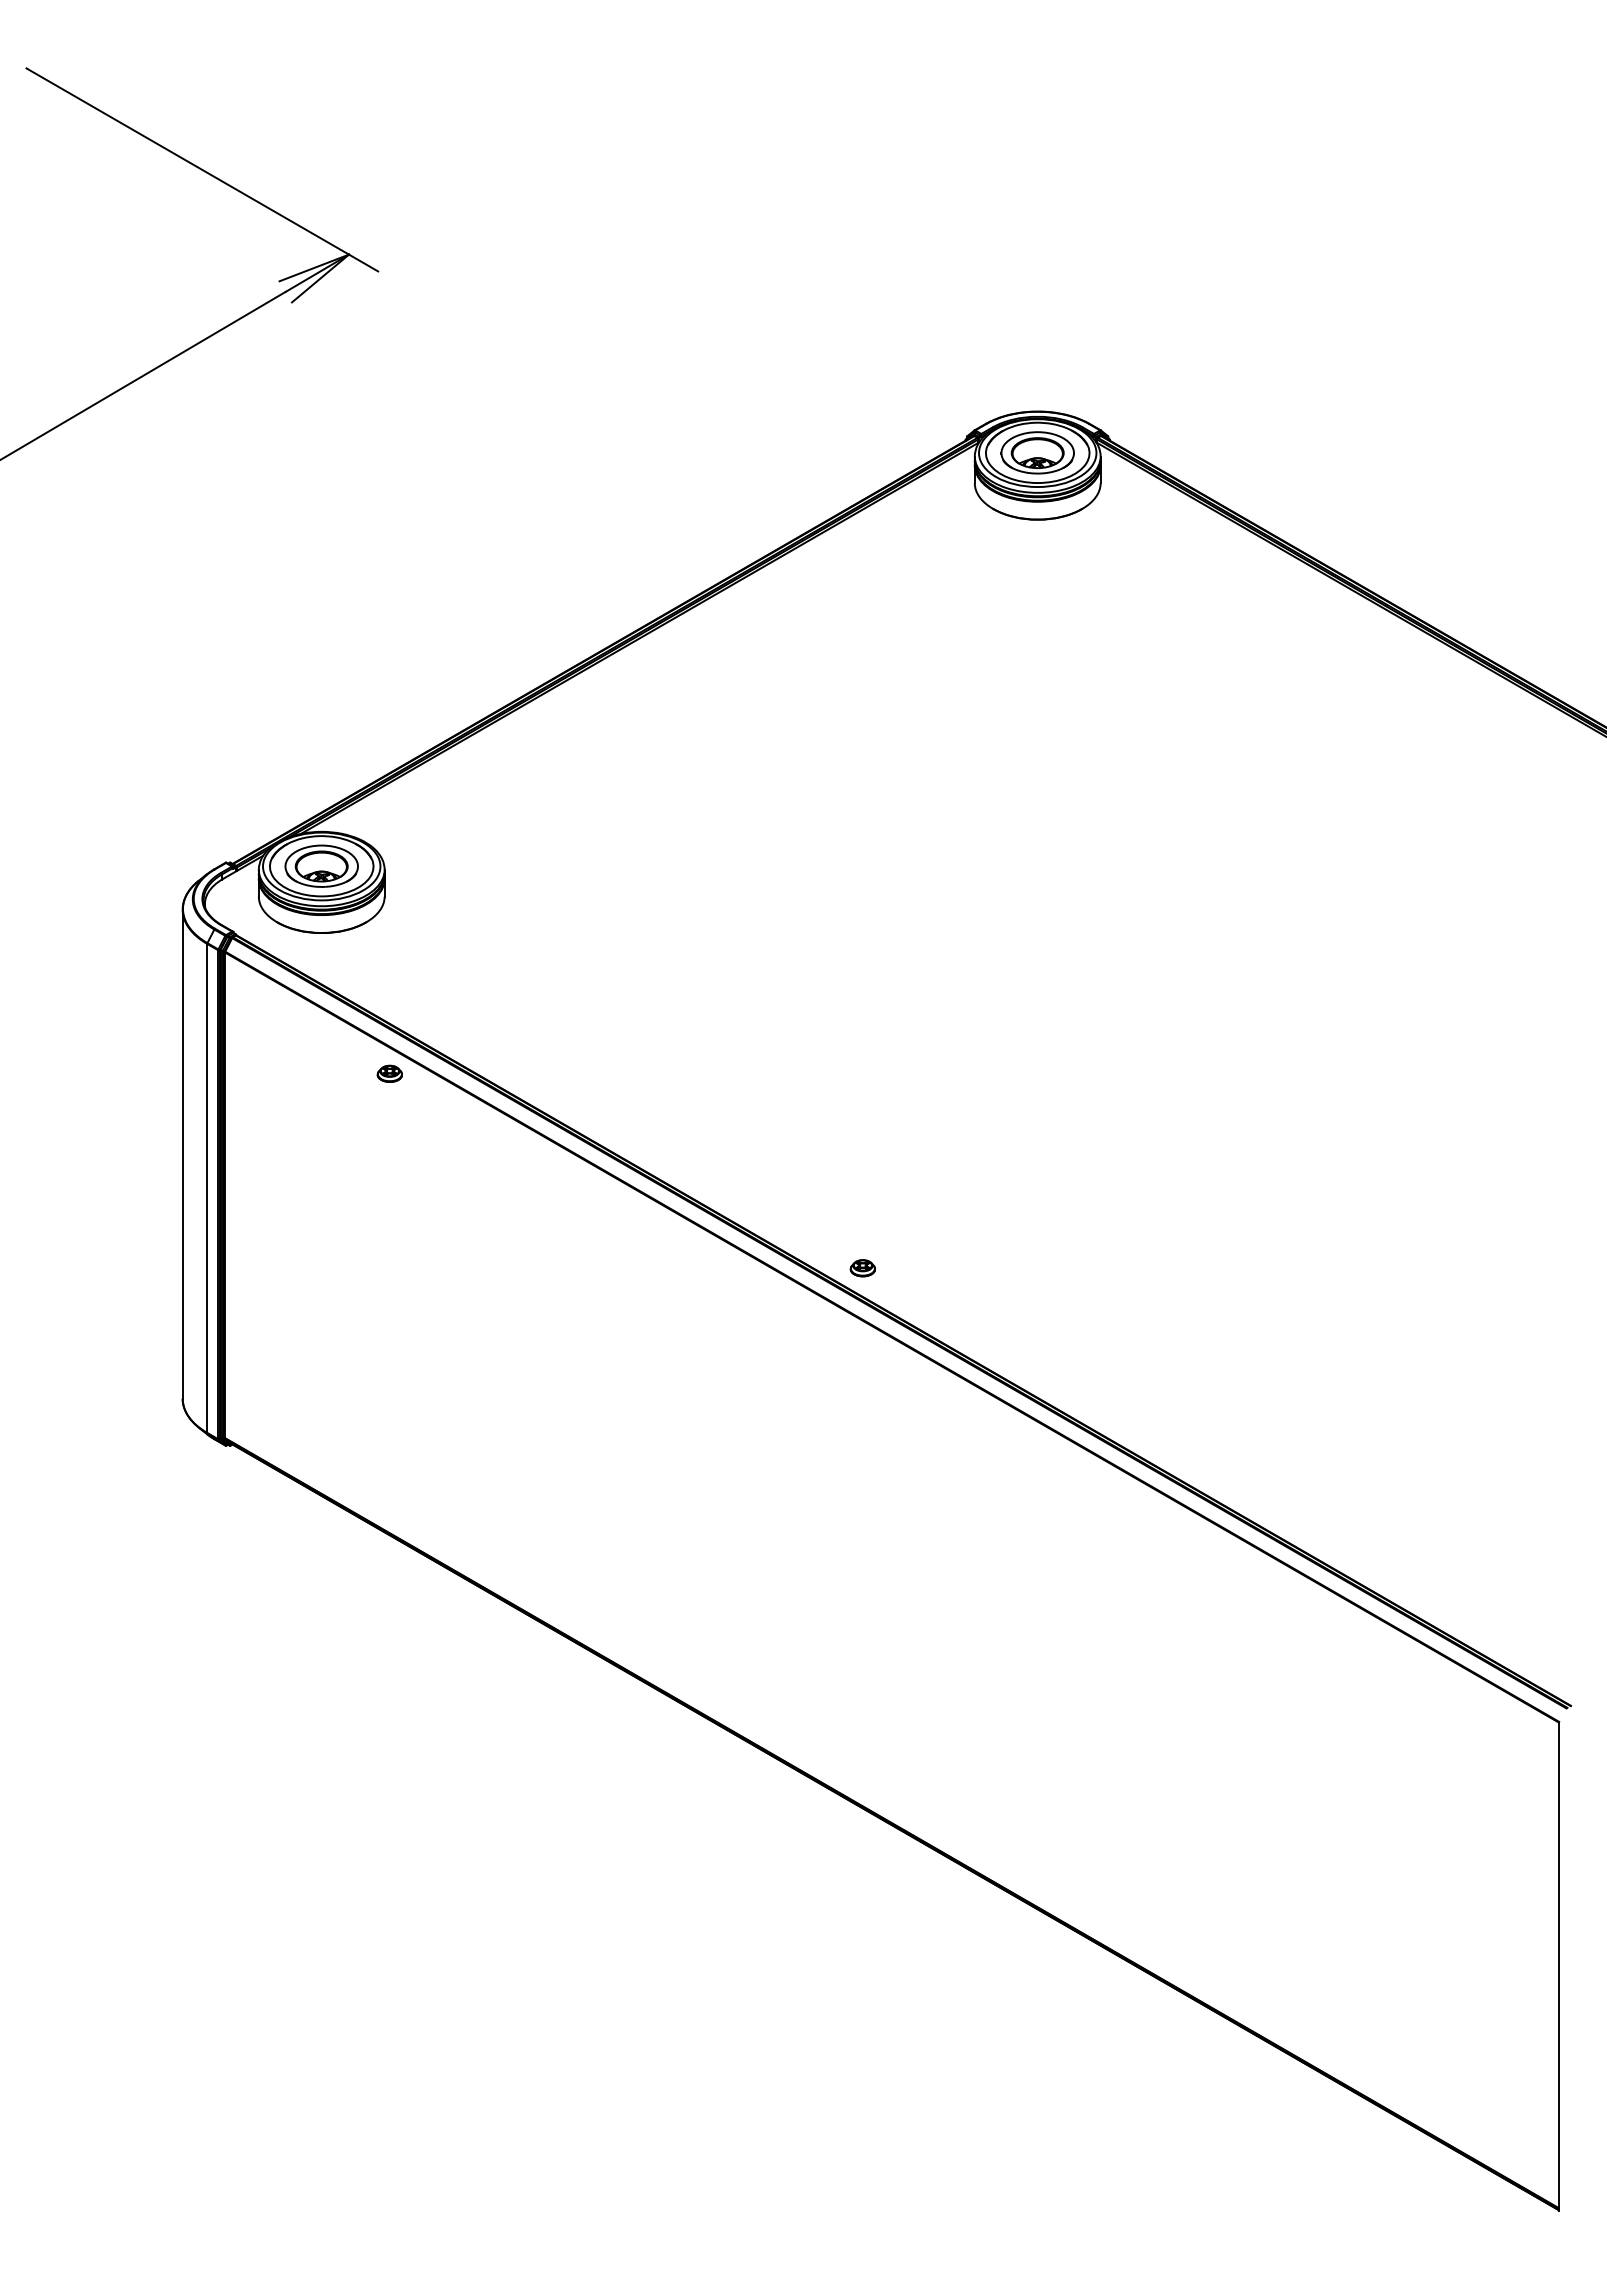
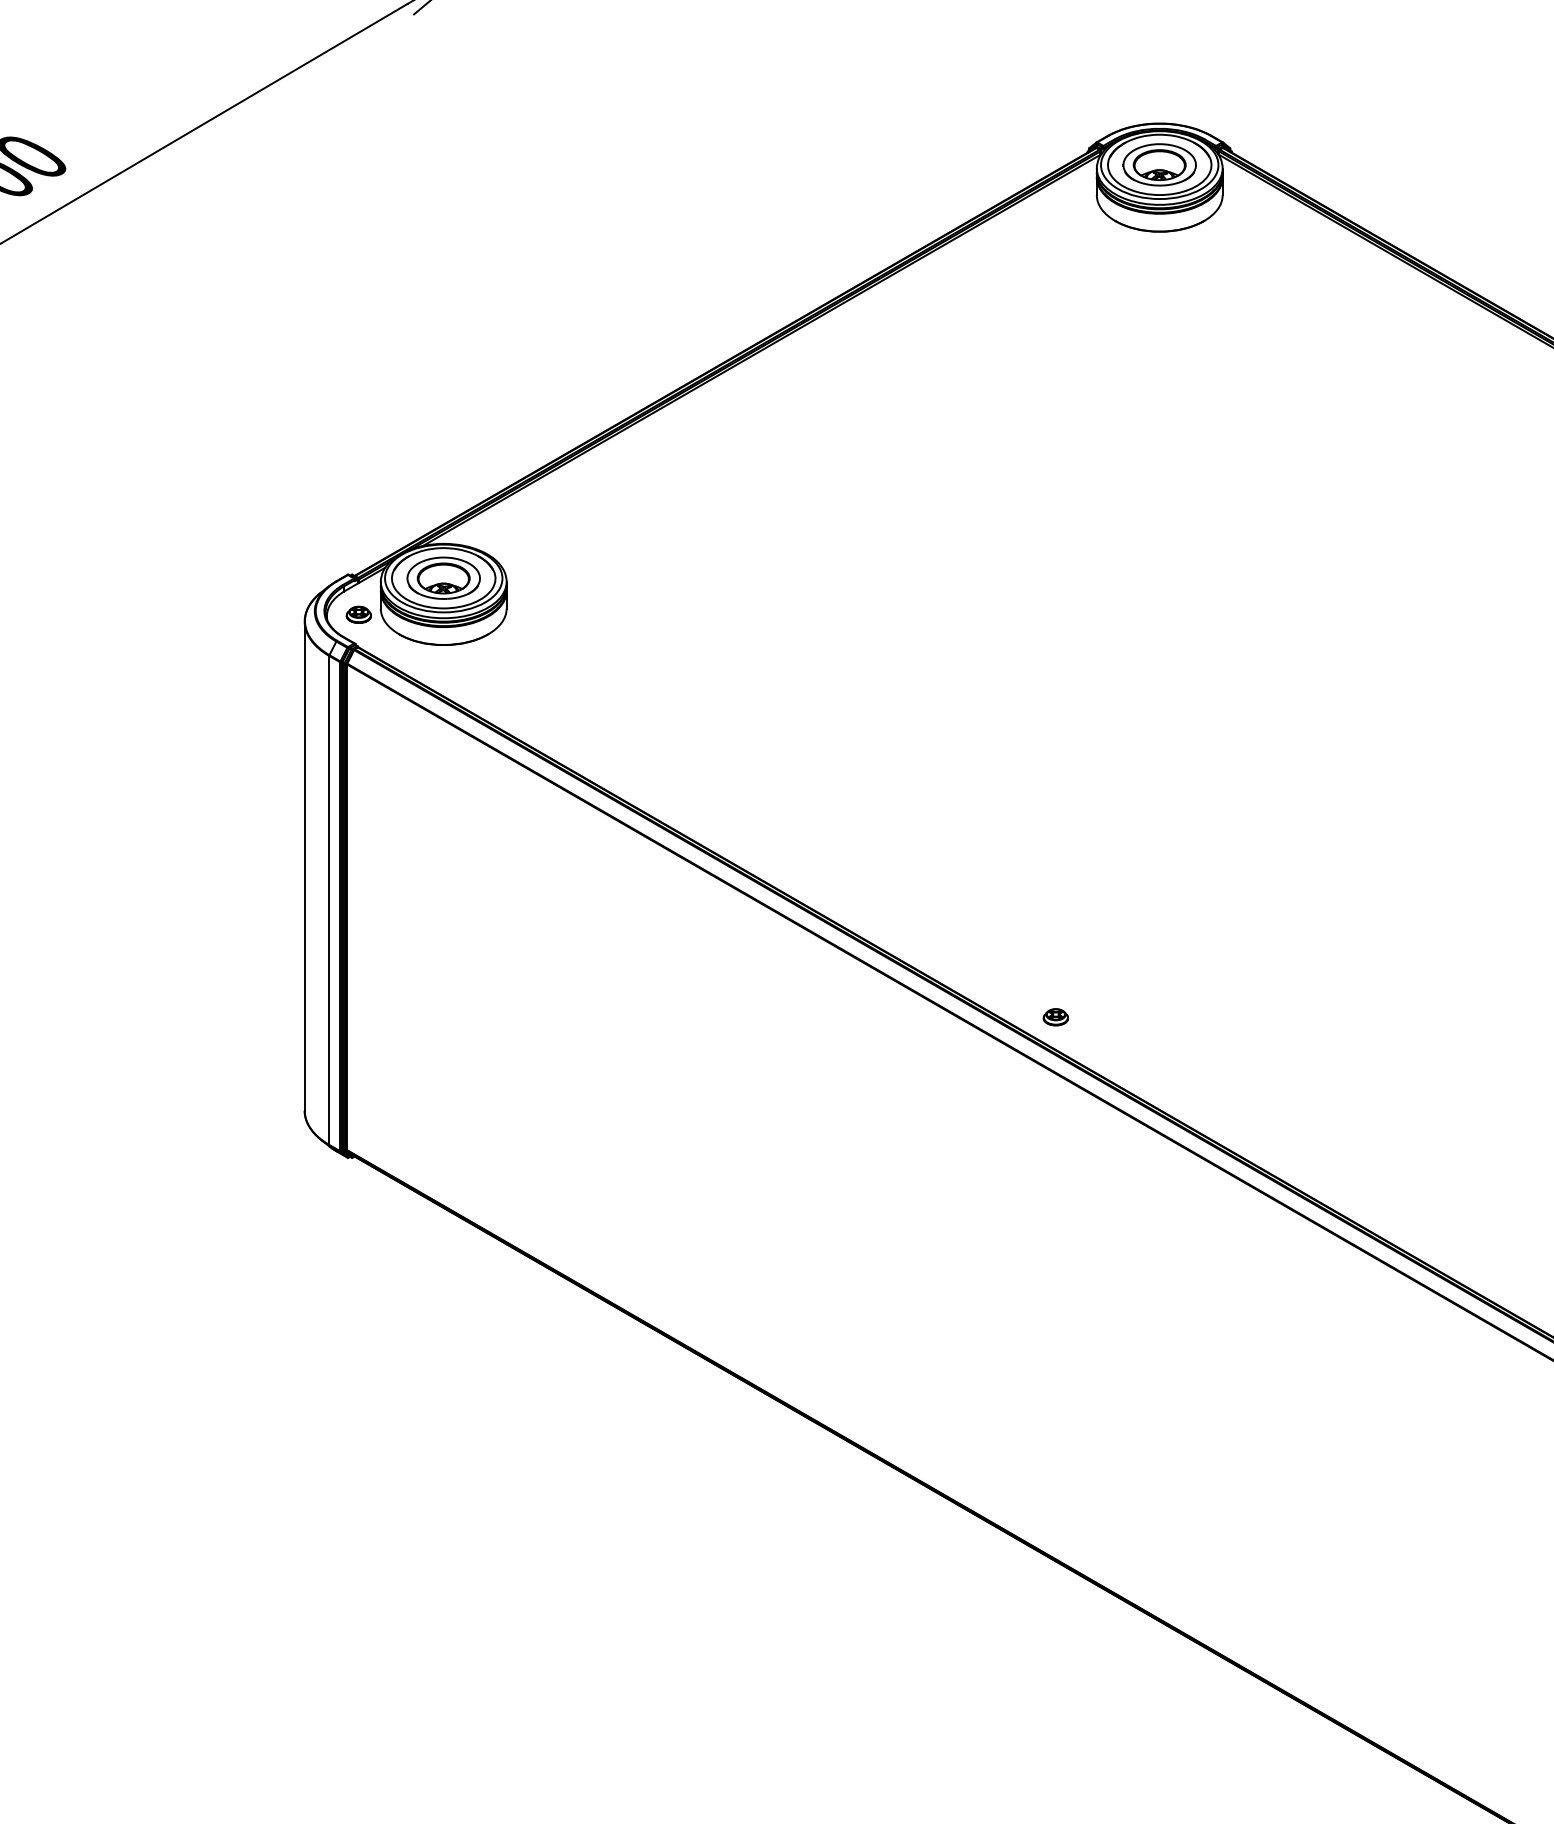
part: (389, 1073) -> (358, 614), moved
part: (862, 1268) -> (1055, 1017), moved

